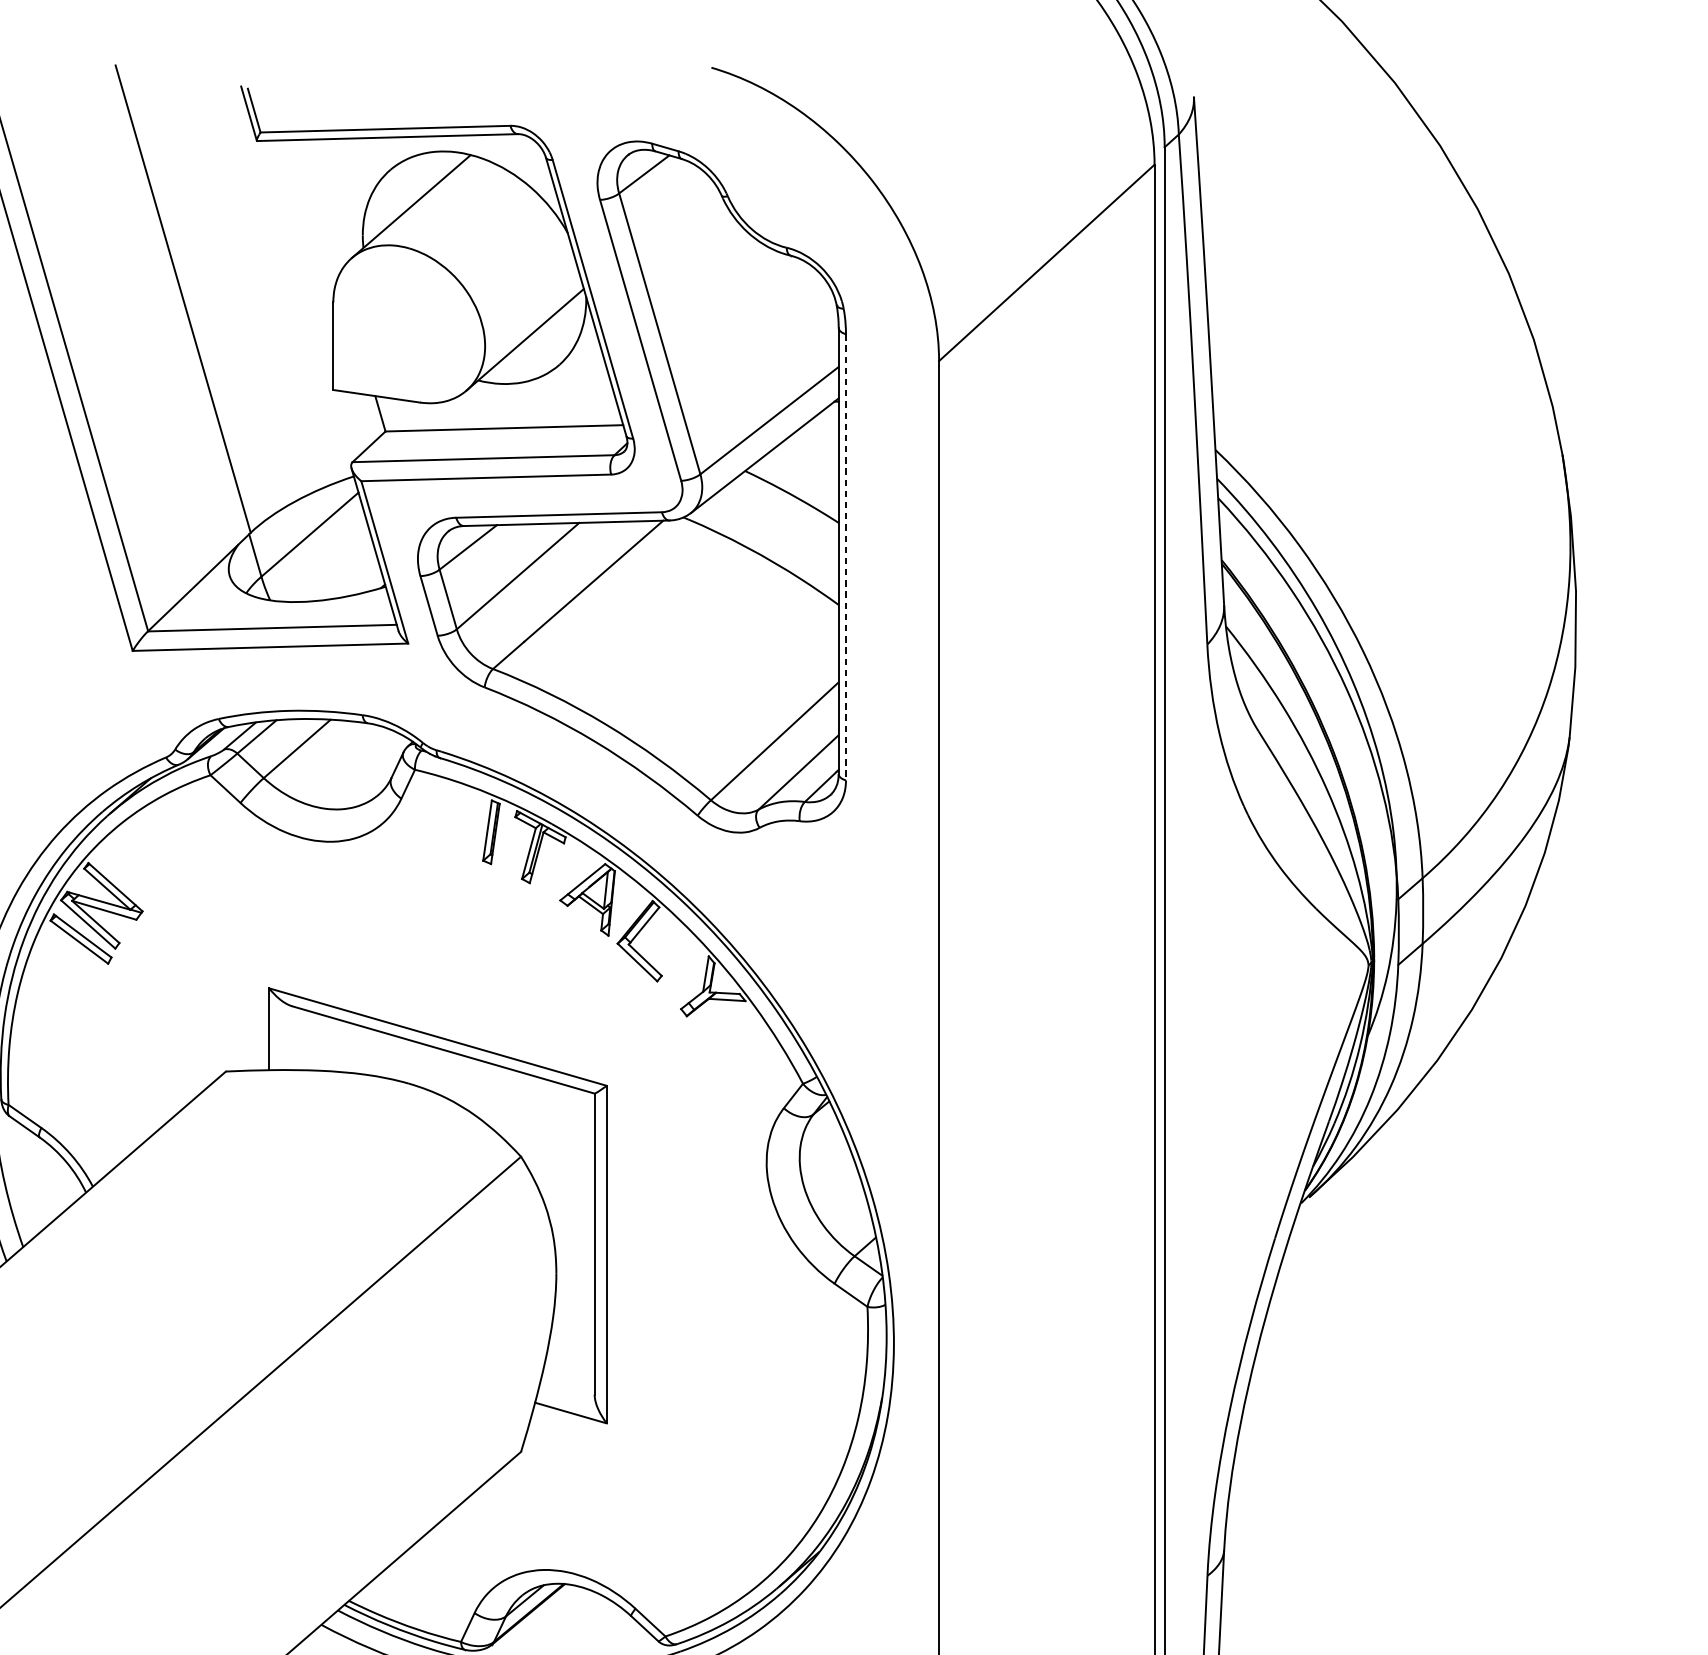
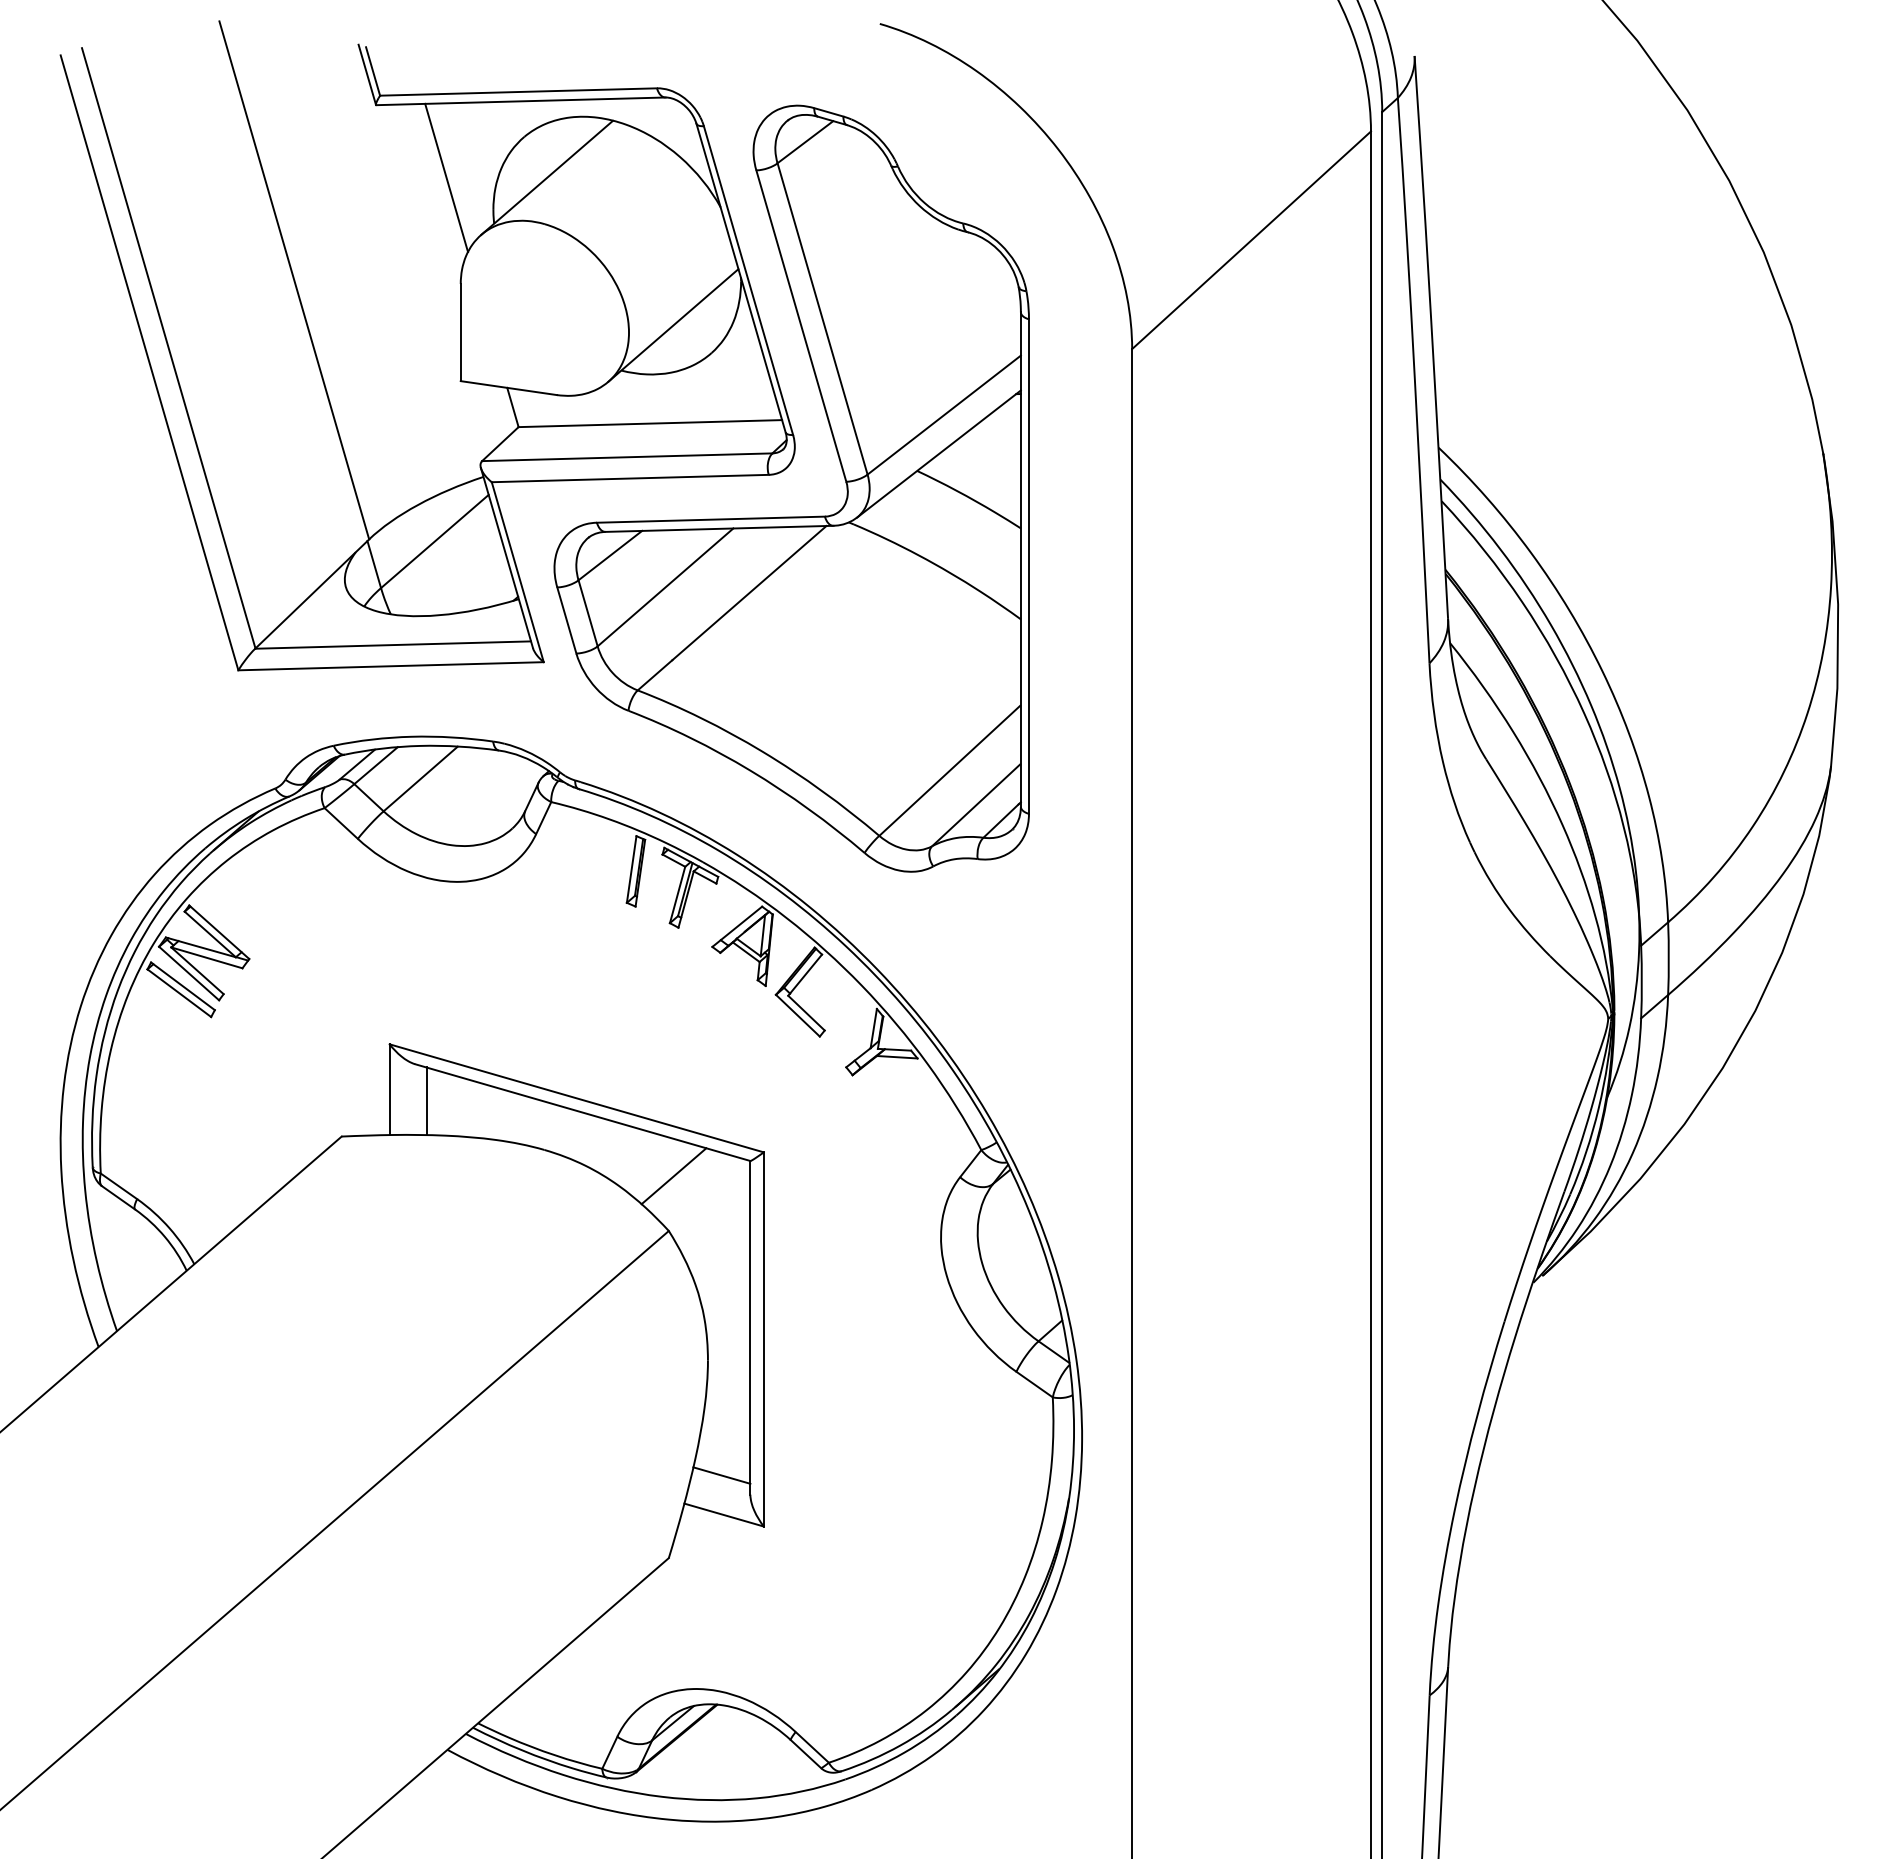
line: (320, 206) -> (446, 177), added
line: (845, 558) -> (1028, 567), dashed -> solid
line: (302, 1039) -> (426, 1101), added
line: (525, 1107) -> (673, 1176), added
line: (568, 1377) -> (721, 1475), added

